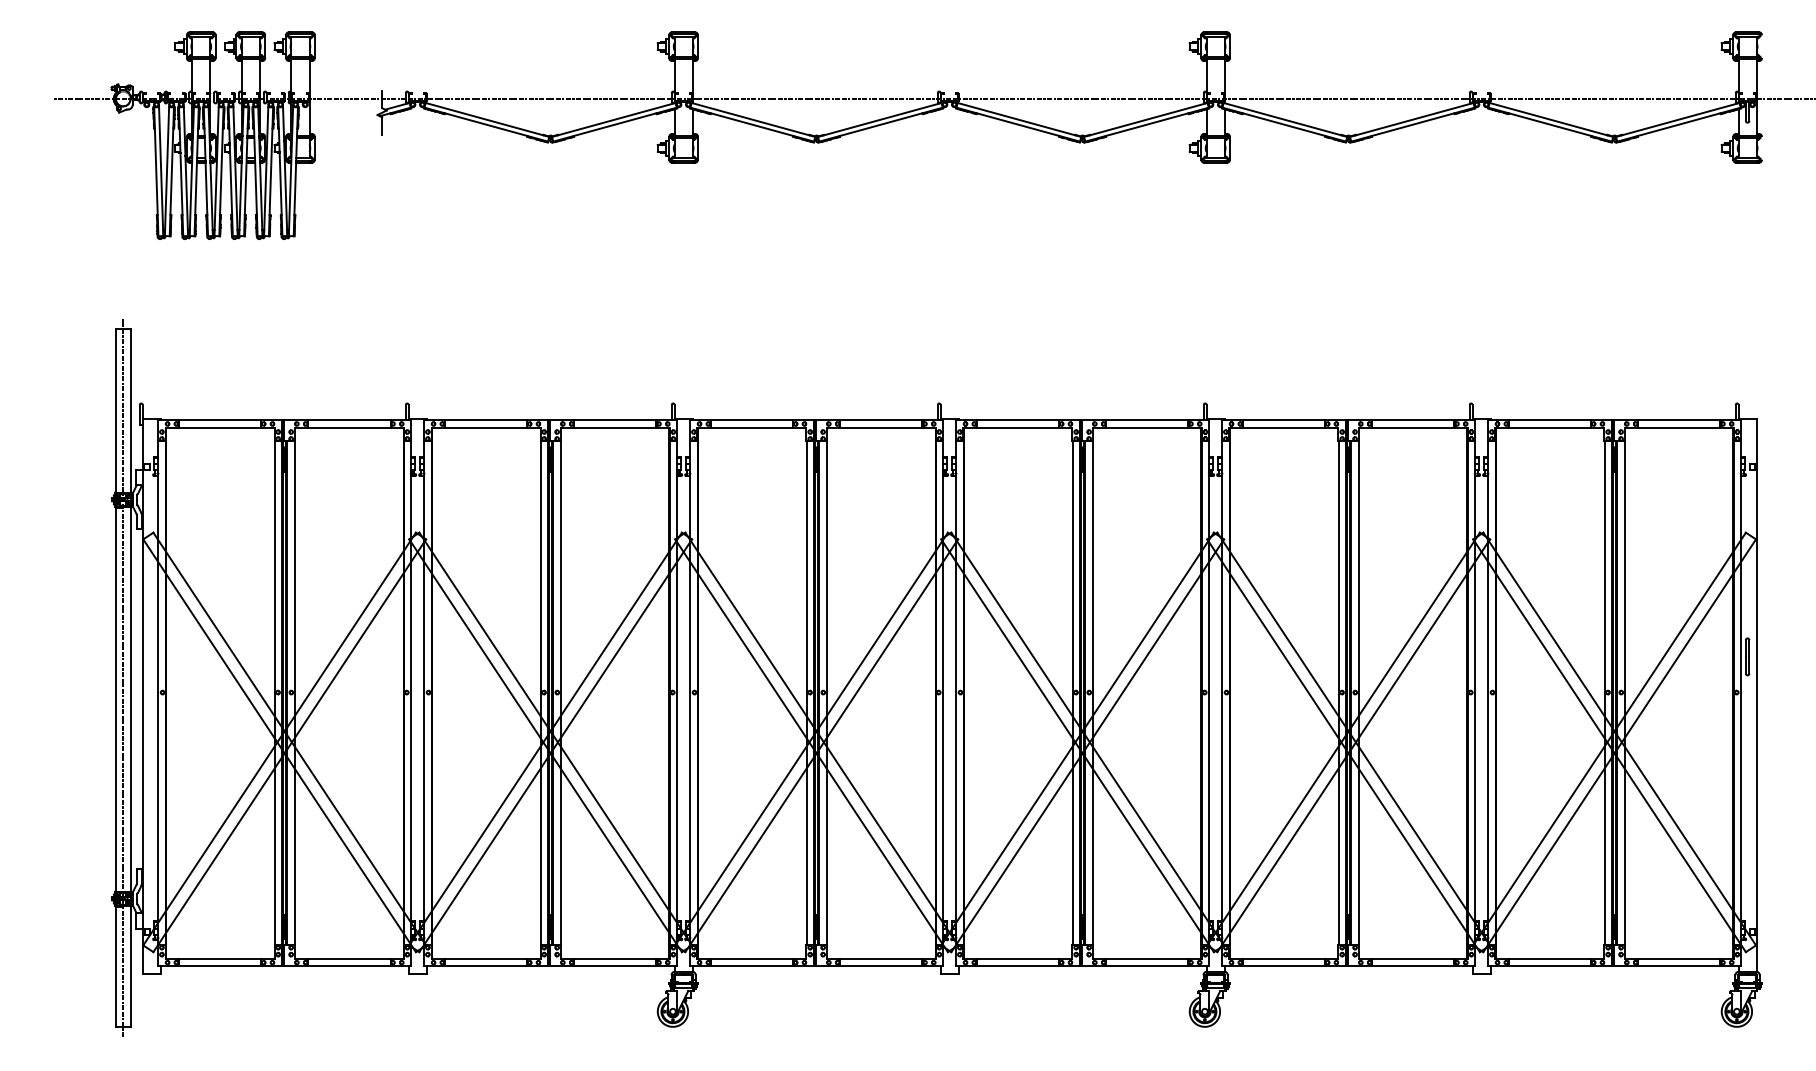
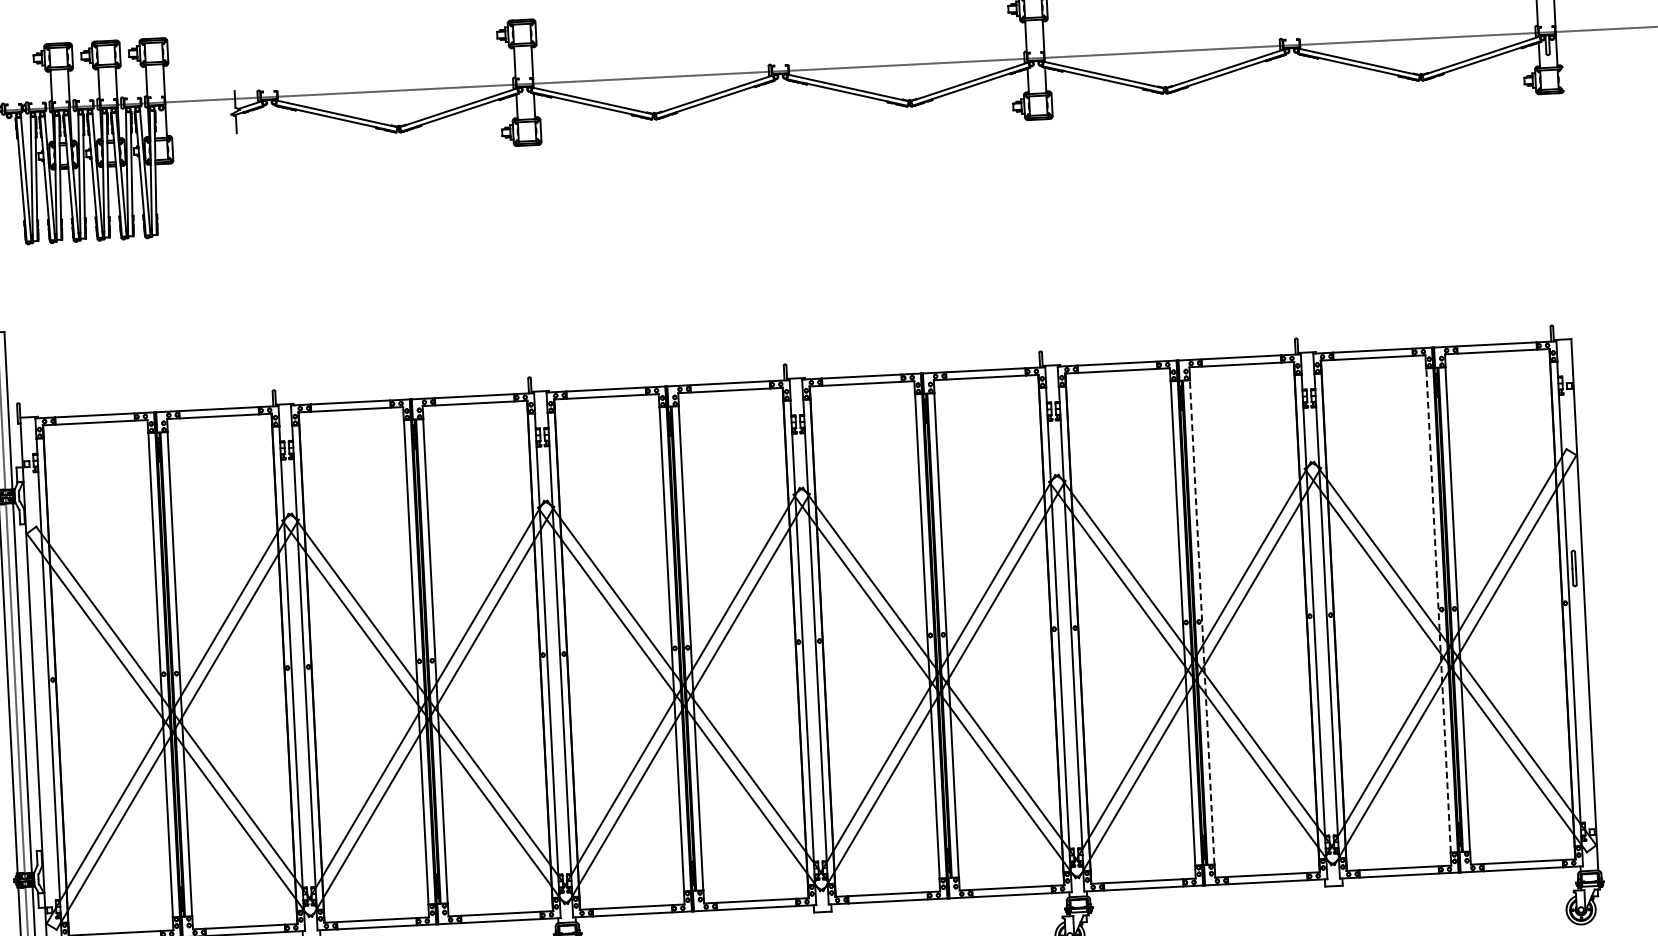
line: (1358, 693) -> (1202, 622), solid -> dashed
line: (1604, 693) -> (1438, 610), solid -> dashed

